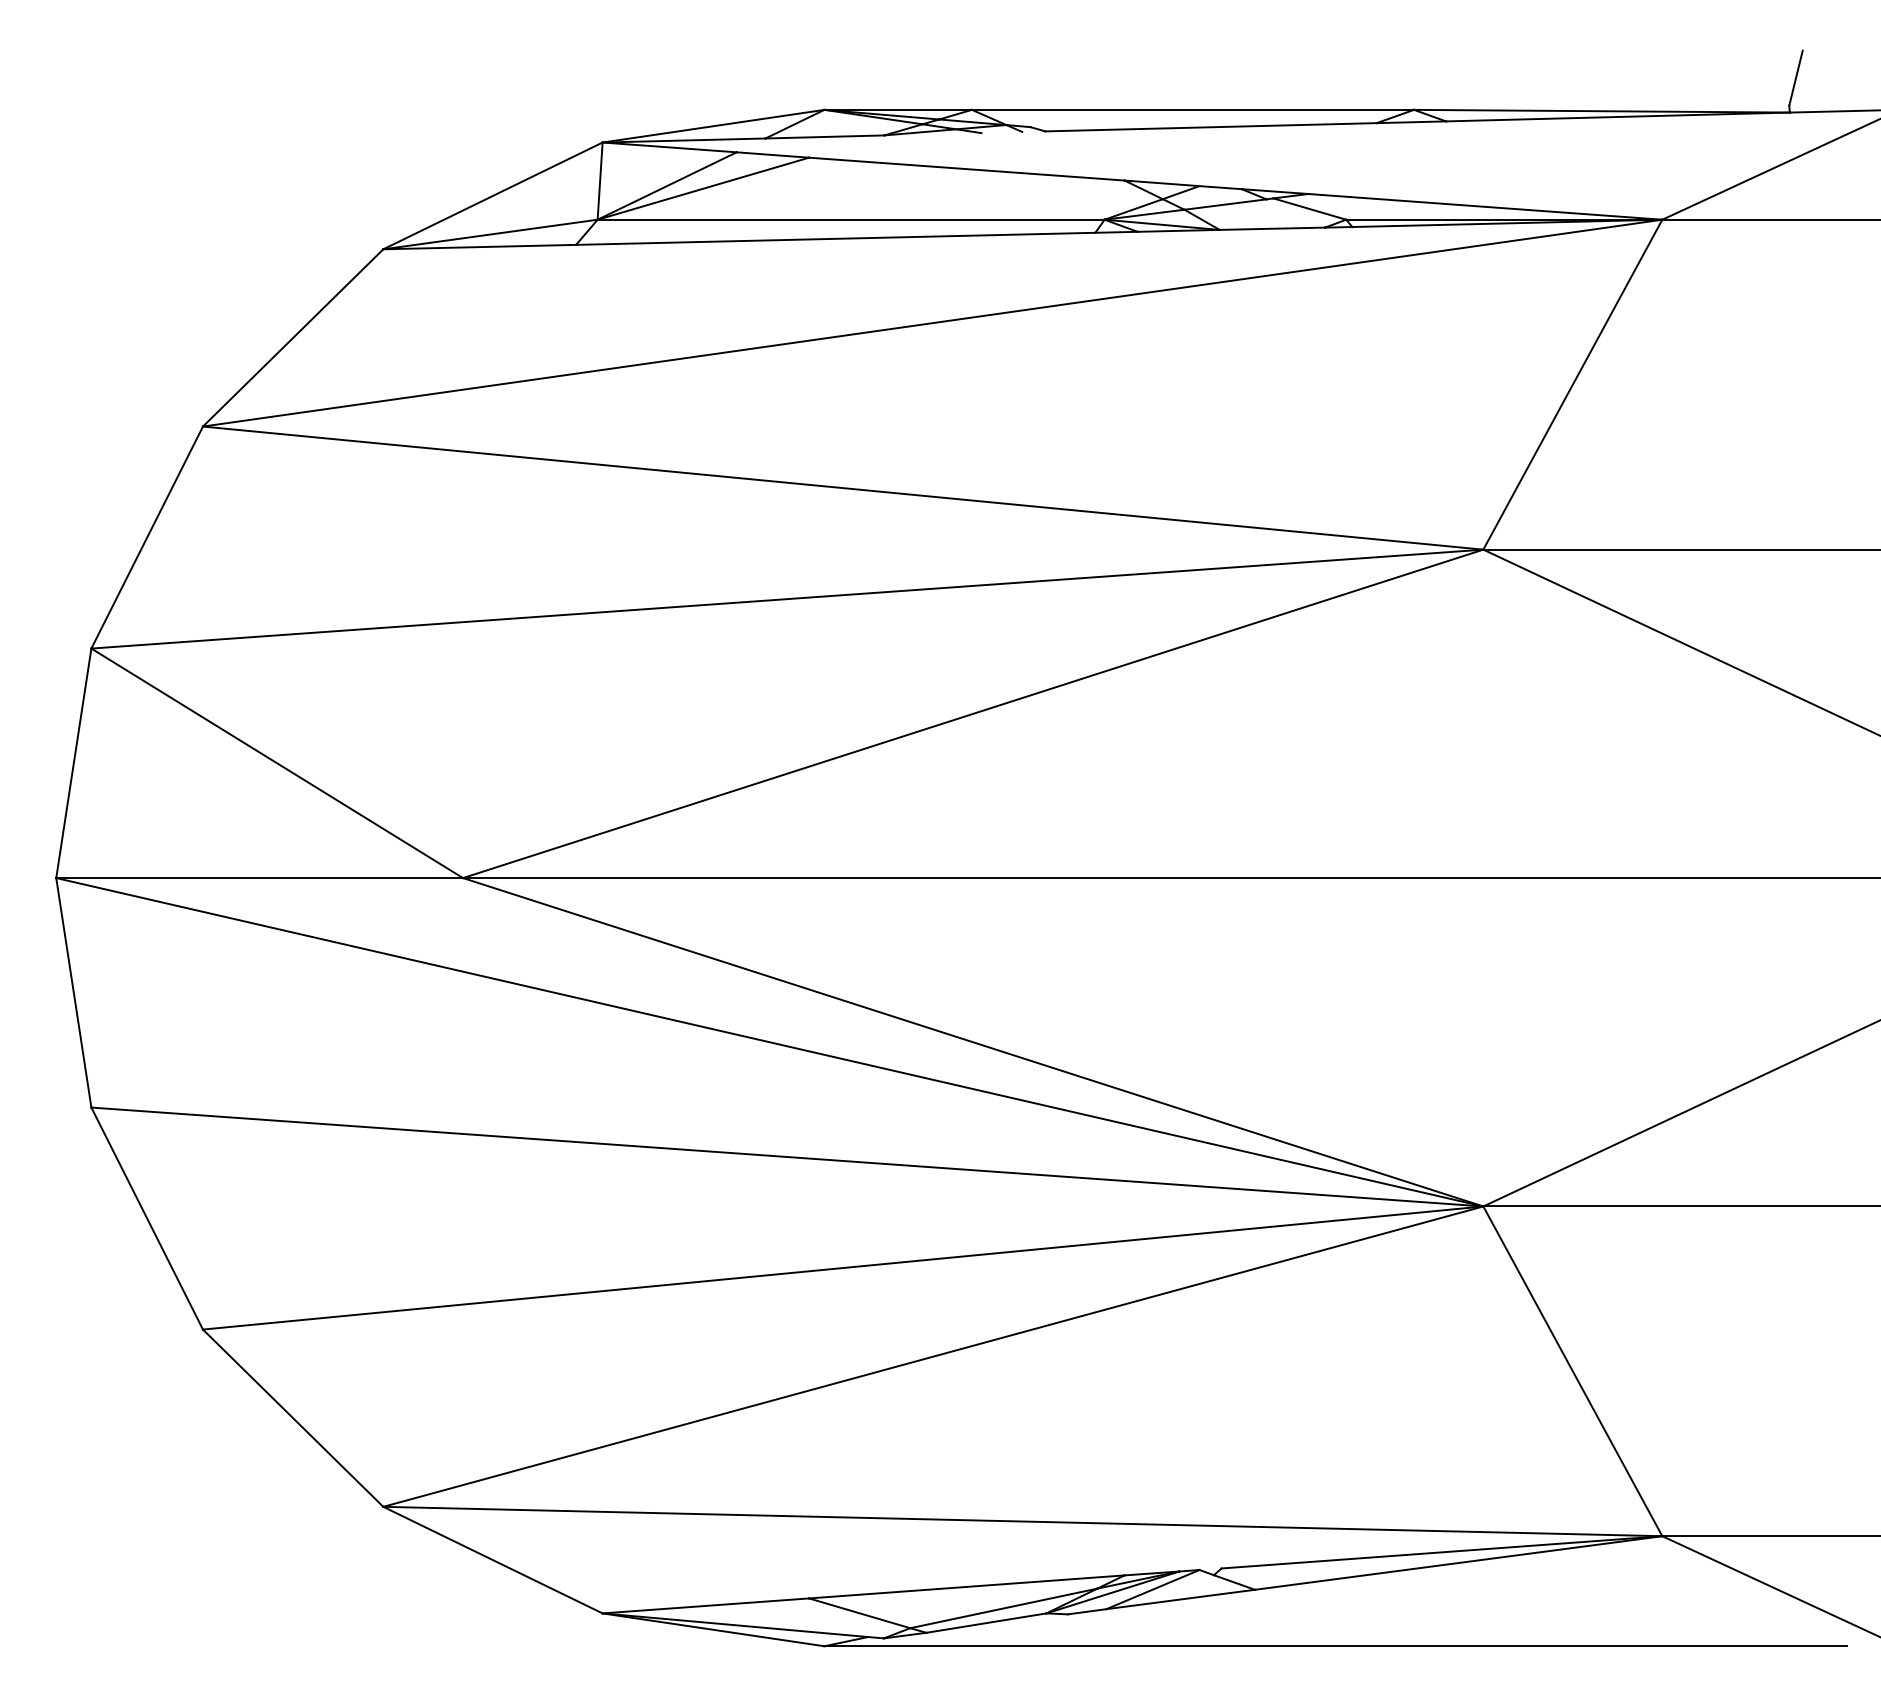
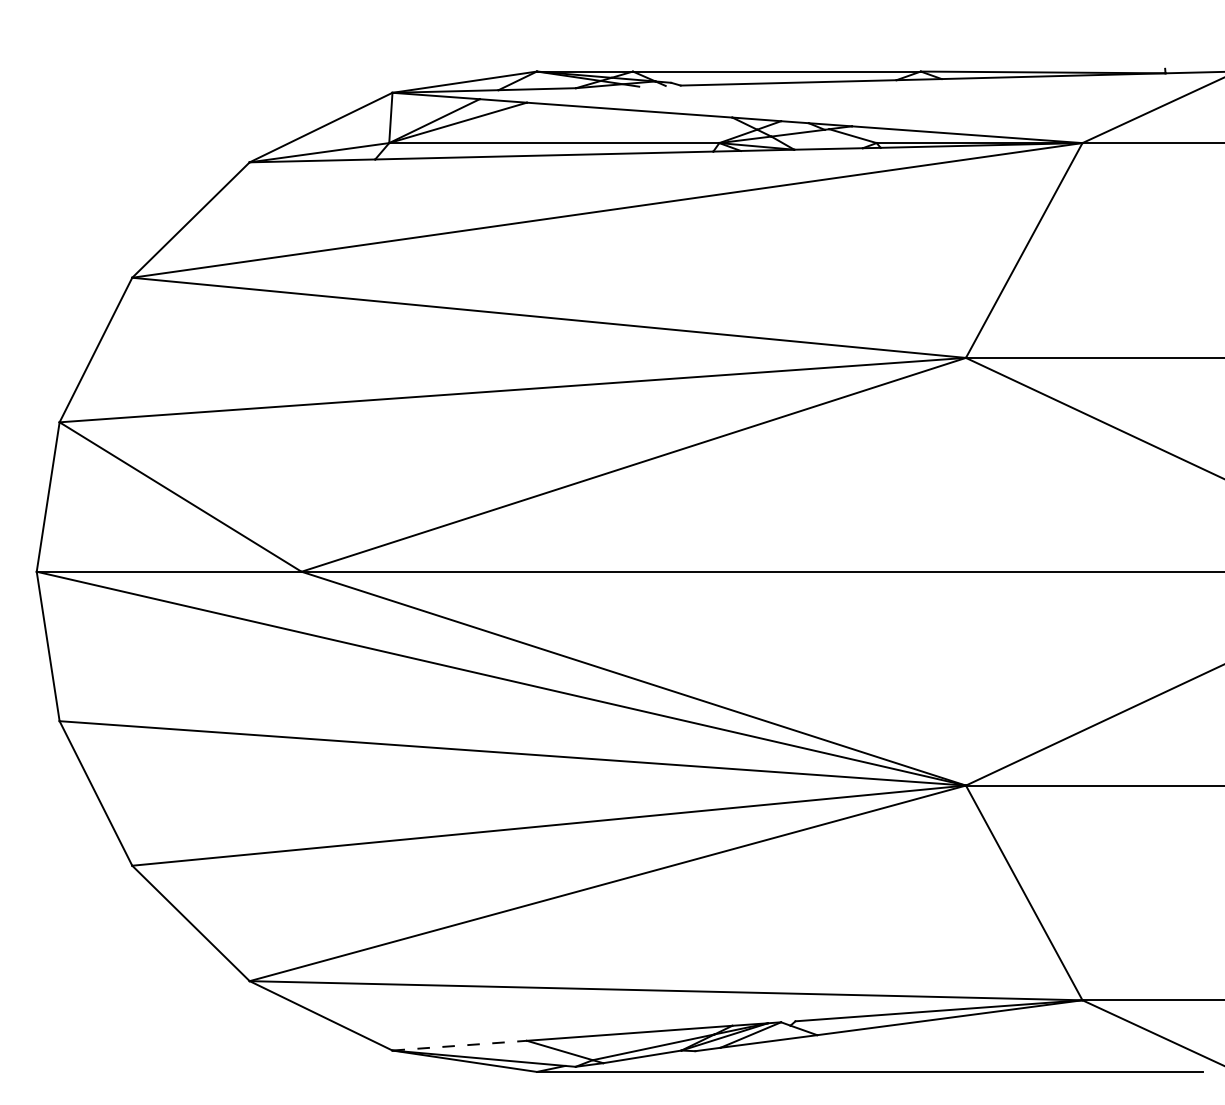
line: (1795, 77) -> (1169, 50), removed
line: (707, 1605) -> (460, 1045), solid -> dashed

